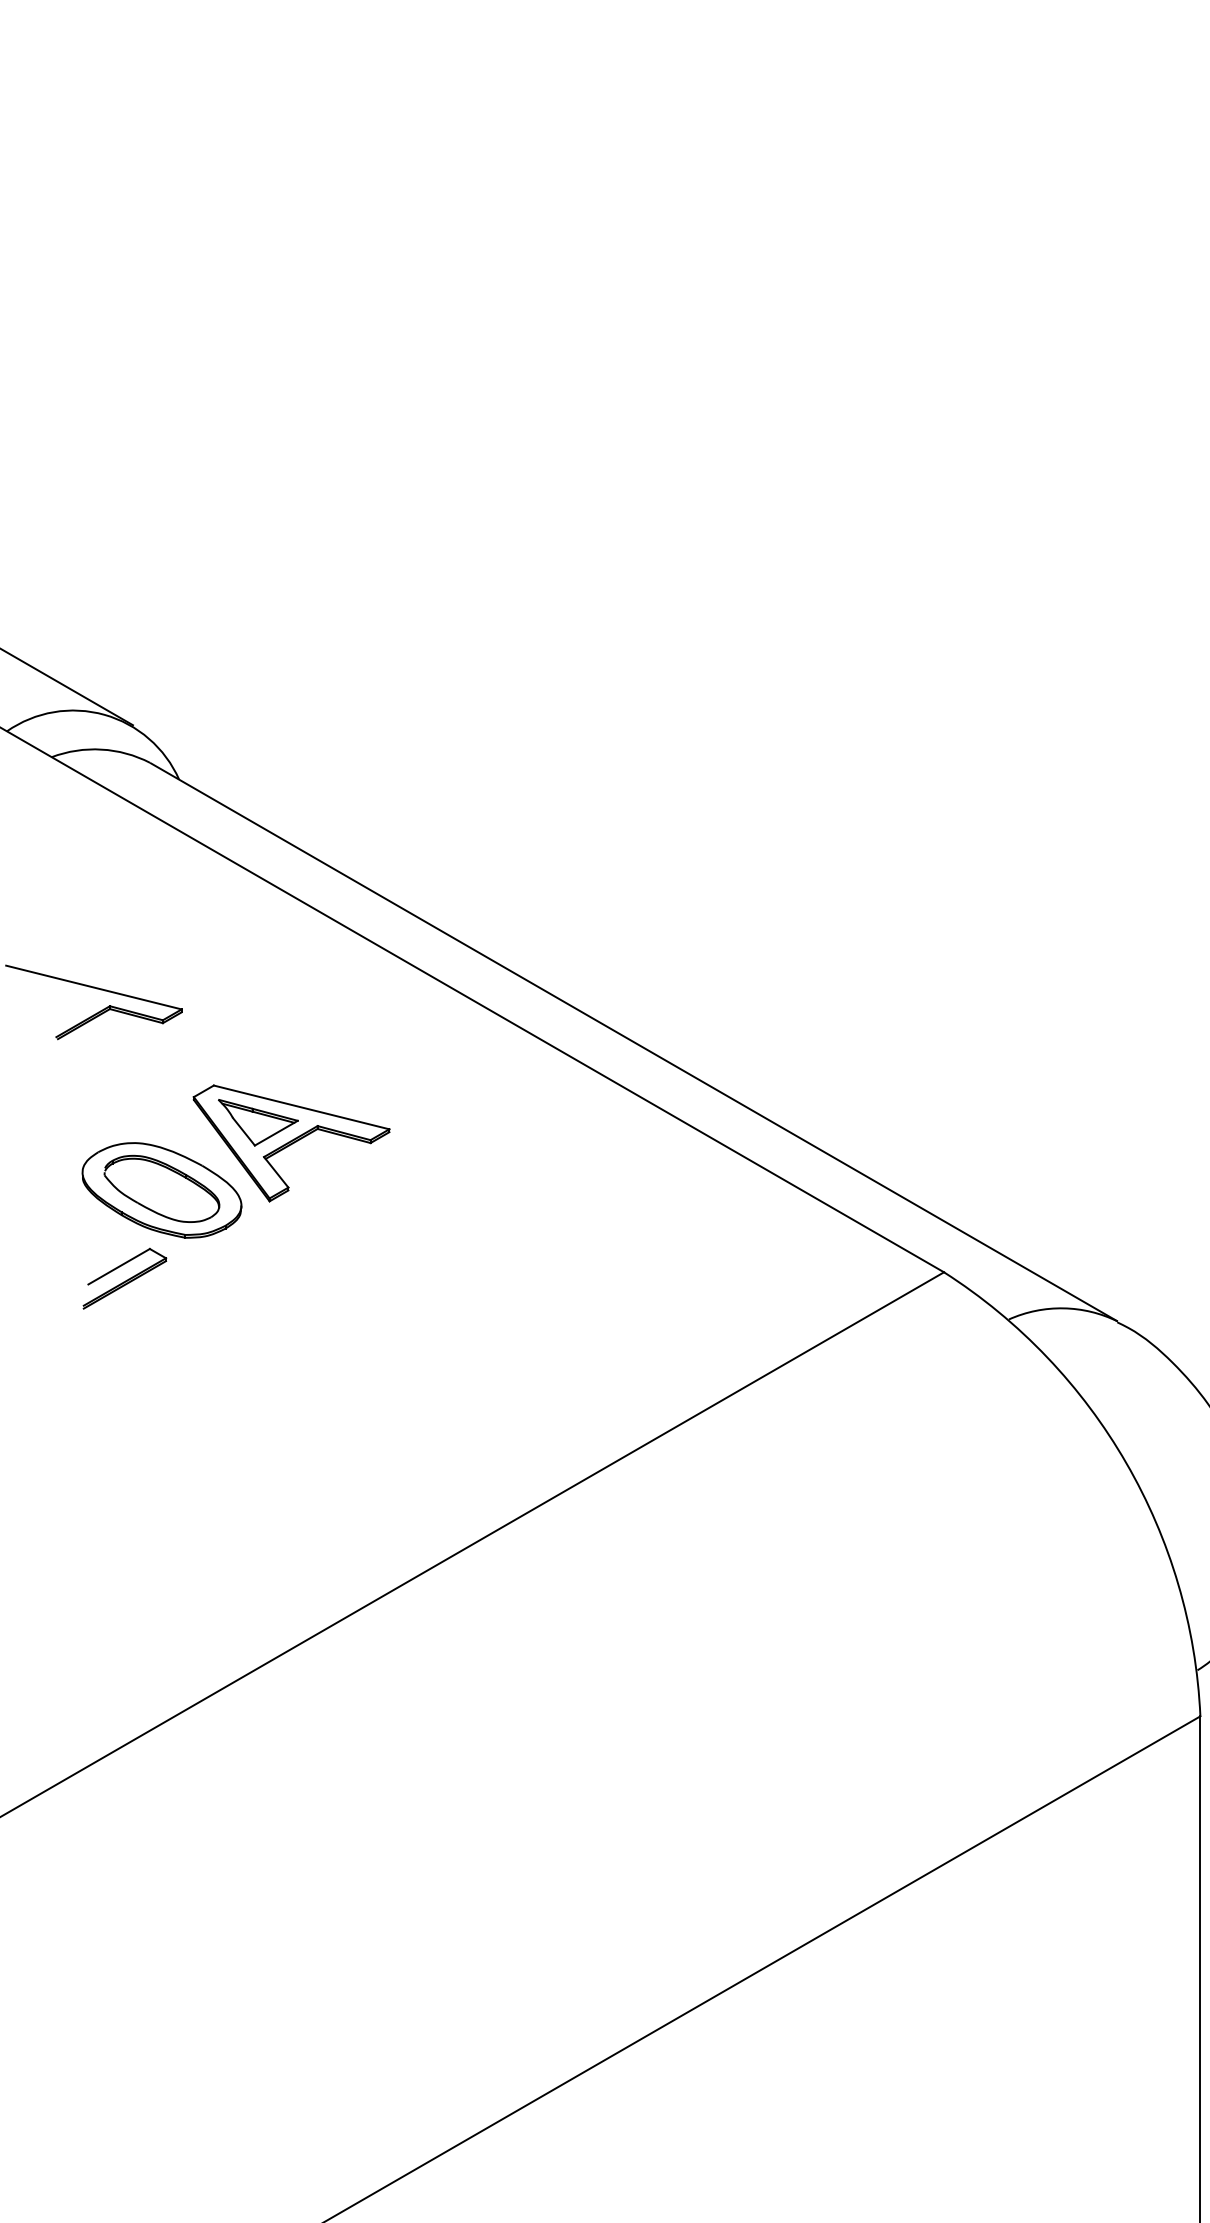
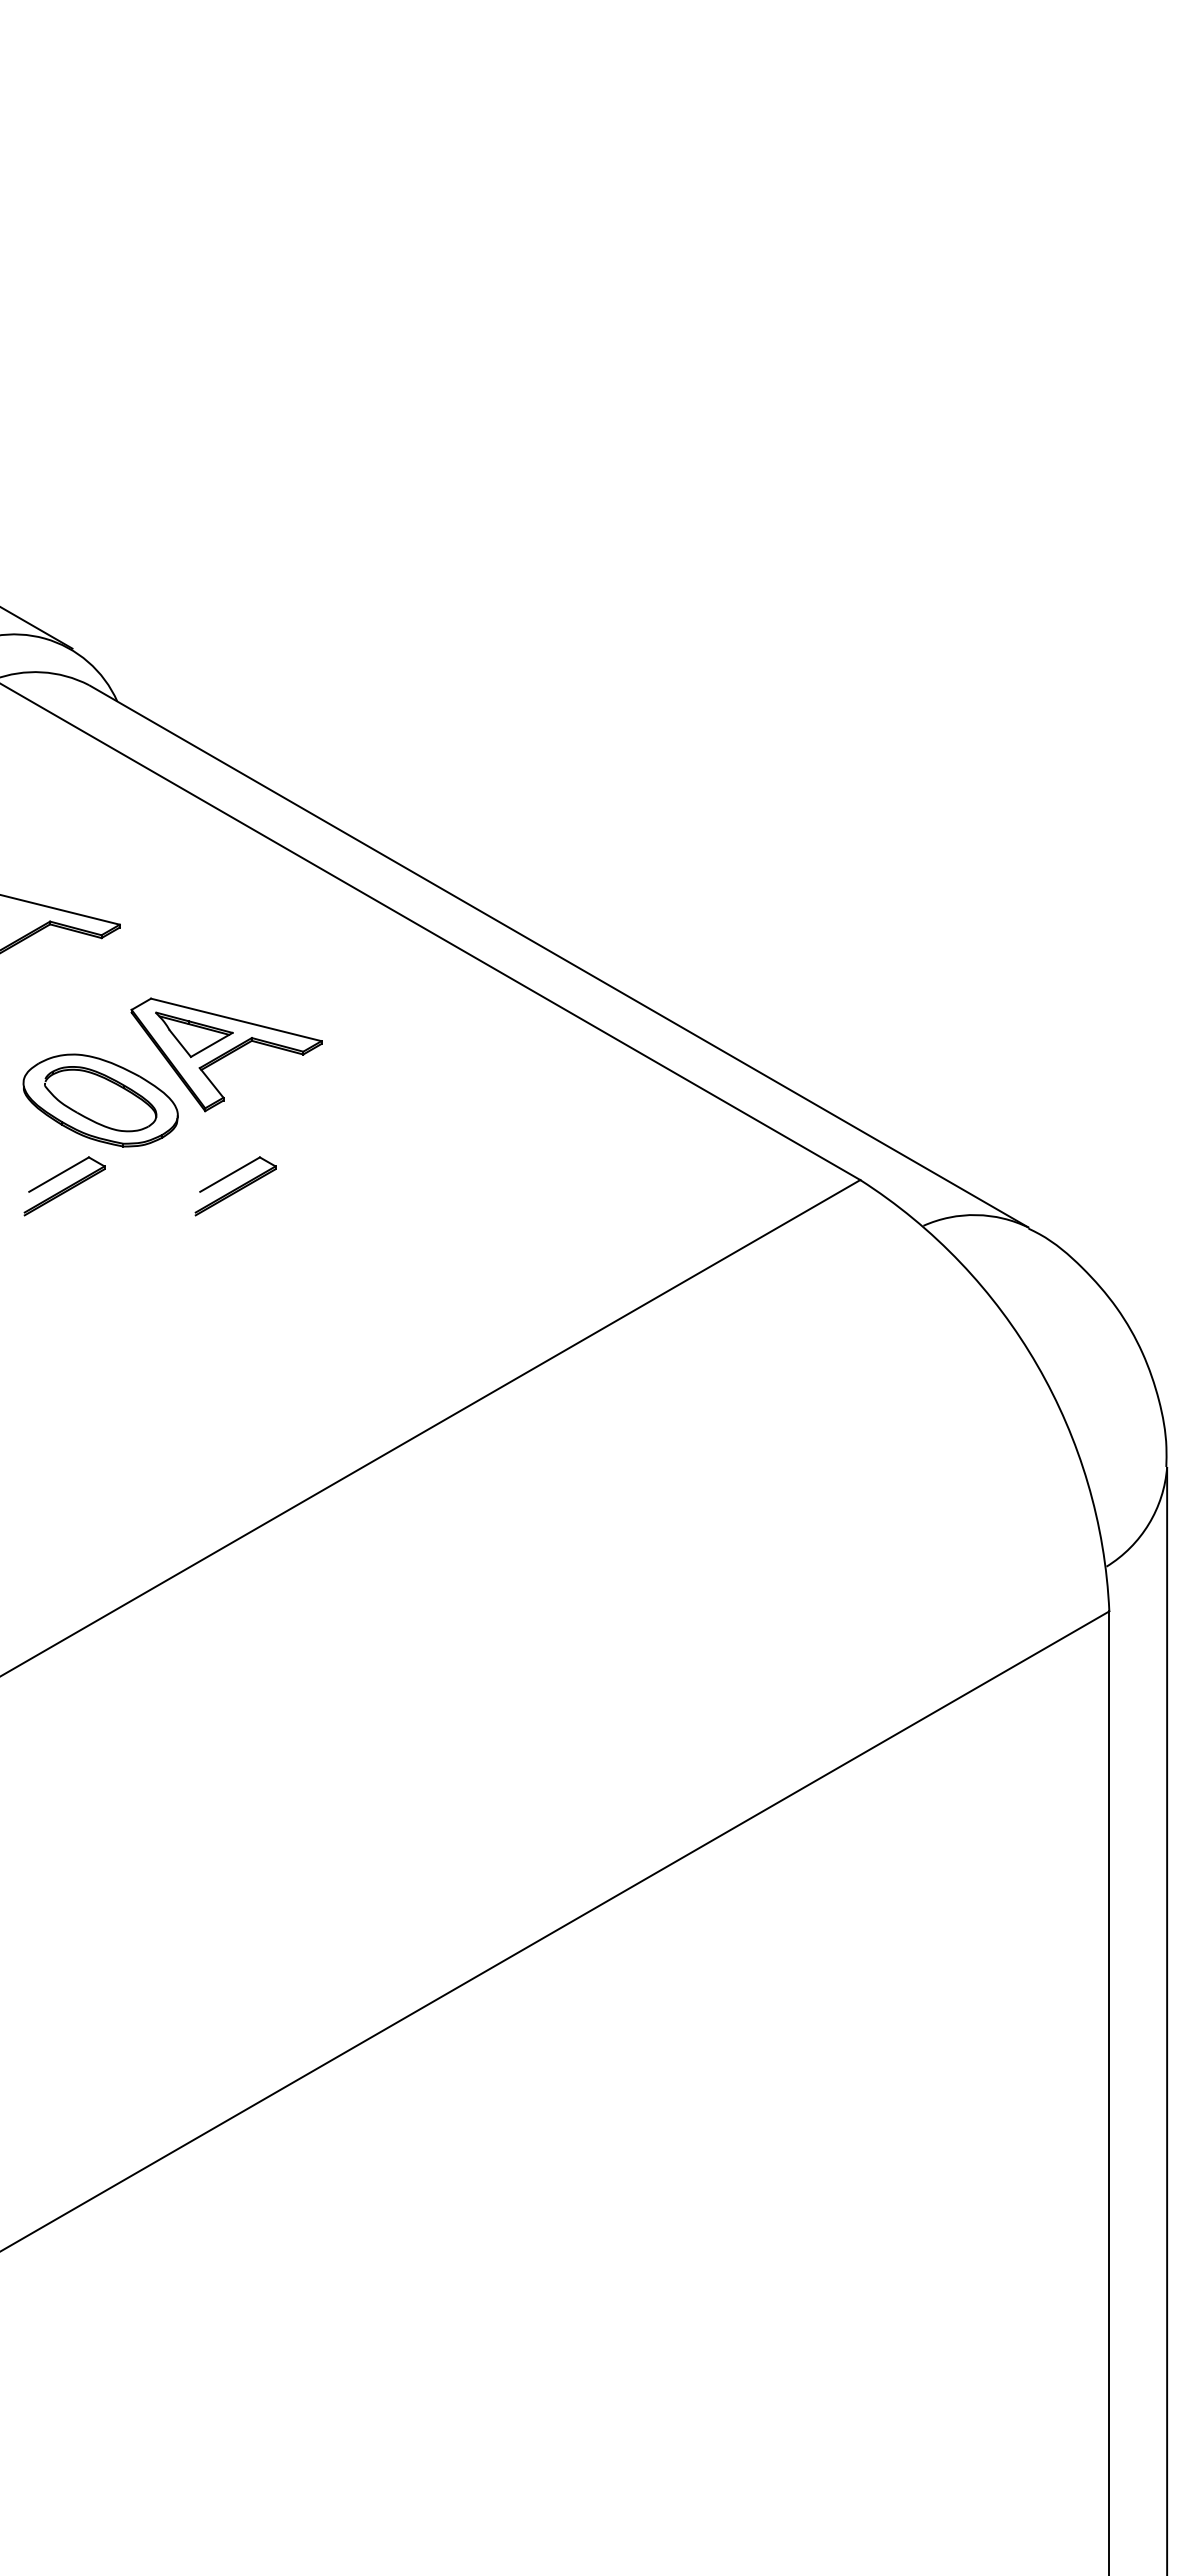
part: (300, 1278) -> (235, 1186), added

